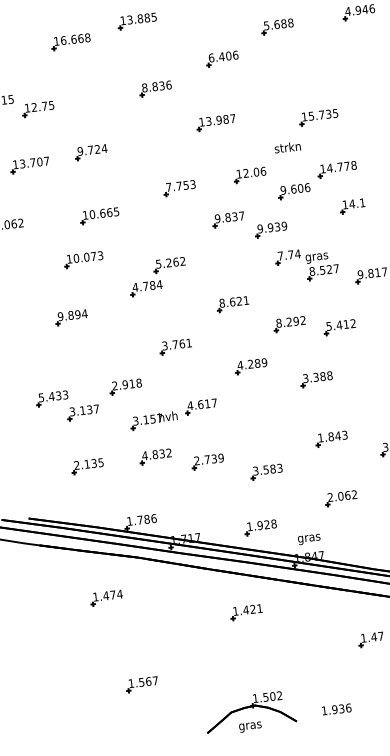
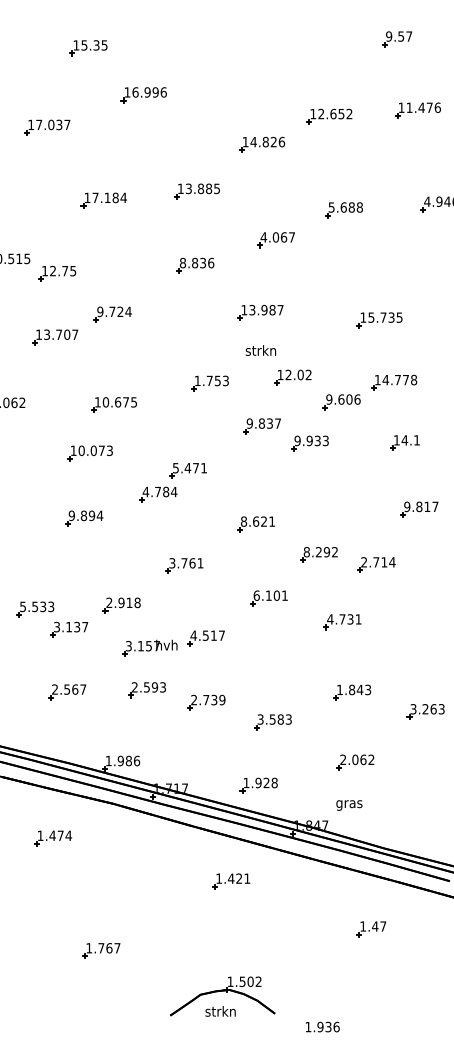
part: (136, 21) -> (196, 191), moved
text: (75, 38) -> (109, 197), 16.668 -> 17.184
text: (223, 56) -> (277, 237), 6.406 -> 4.067
text: (287, 147) -> (260, 350), moved
part: (91, 152) -> (112, 314), moved
part: (30, 165) -> (55, 337), moved
text: (263, 171) -> (308, 374), 12.06 -> 12.02
text: (168, 186) -> (197, 380), 7.753 -> 1.753
part: (352, 205) -> (404, 442), moved
text: (110, 212) -> (126, 402), 10.665 -> 10.675
text: (284, 225) -> (325, 440), 9.939 -> 9.933
text: (175, 262) -> (195, 468), 5.262 -> 5.471
part: (306, 264) -> (346, 488), removed
part: (71, 317) -> (84, 518), moved
text: (341, 325) -> (378, 562), 5.412 -> 2.714
text: (252, 363) -> (270, 595), 4.289 -> 6.101
text: (317, 377) -> (344, 619), 3.388 -> 4.731
text: (51, 396) -> (34, 606), 5.433 -> 5.533
text: (200, 404) -> (205, 635), 4.617 -> 4.517
text: (156, 454) -> (148, 687), 4.832 -> 2.593
text: (94, 463) -> (75, 689), 2.135 -> 2.567
text: (139, 519) -> (120, 760), 1.786 -> 1.986
text: (309, 539) -> (349, 805), moved
part: (106, 598) -> (52, 838), moved
text: (141, 682) -> (101, 948), 1.567 -> 1.767
text: (336, 708) -> (322, 1026), moved
text: (250, 725) -> (220, 1012), gras -> strkn

